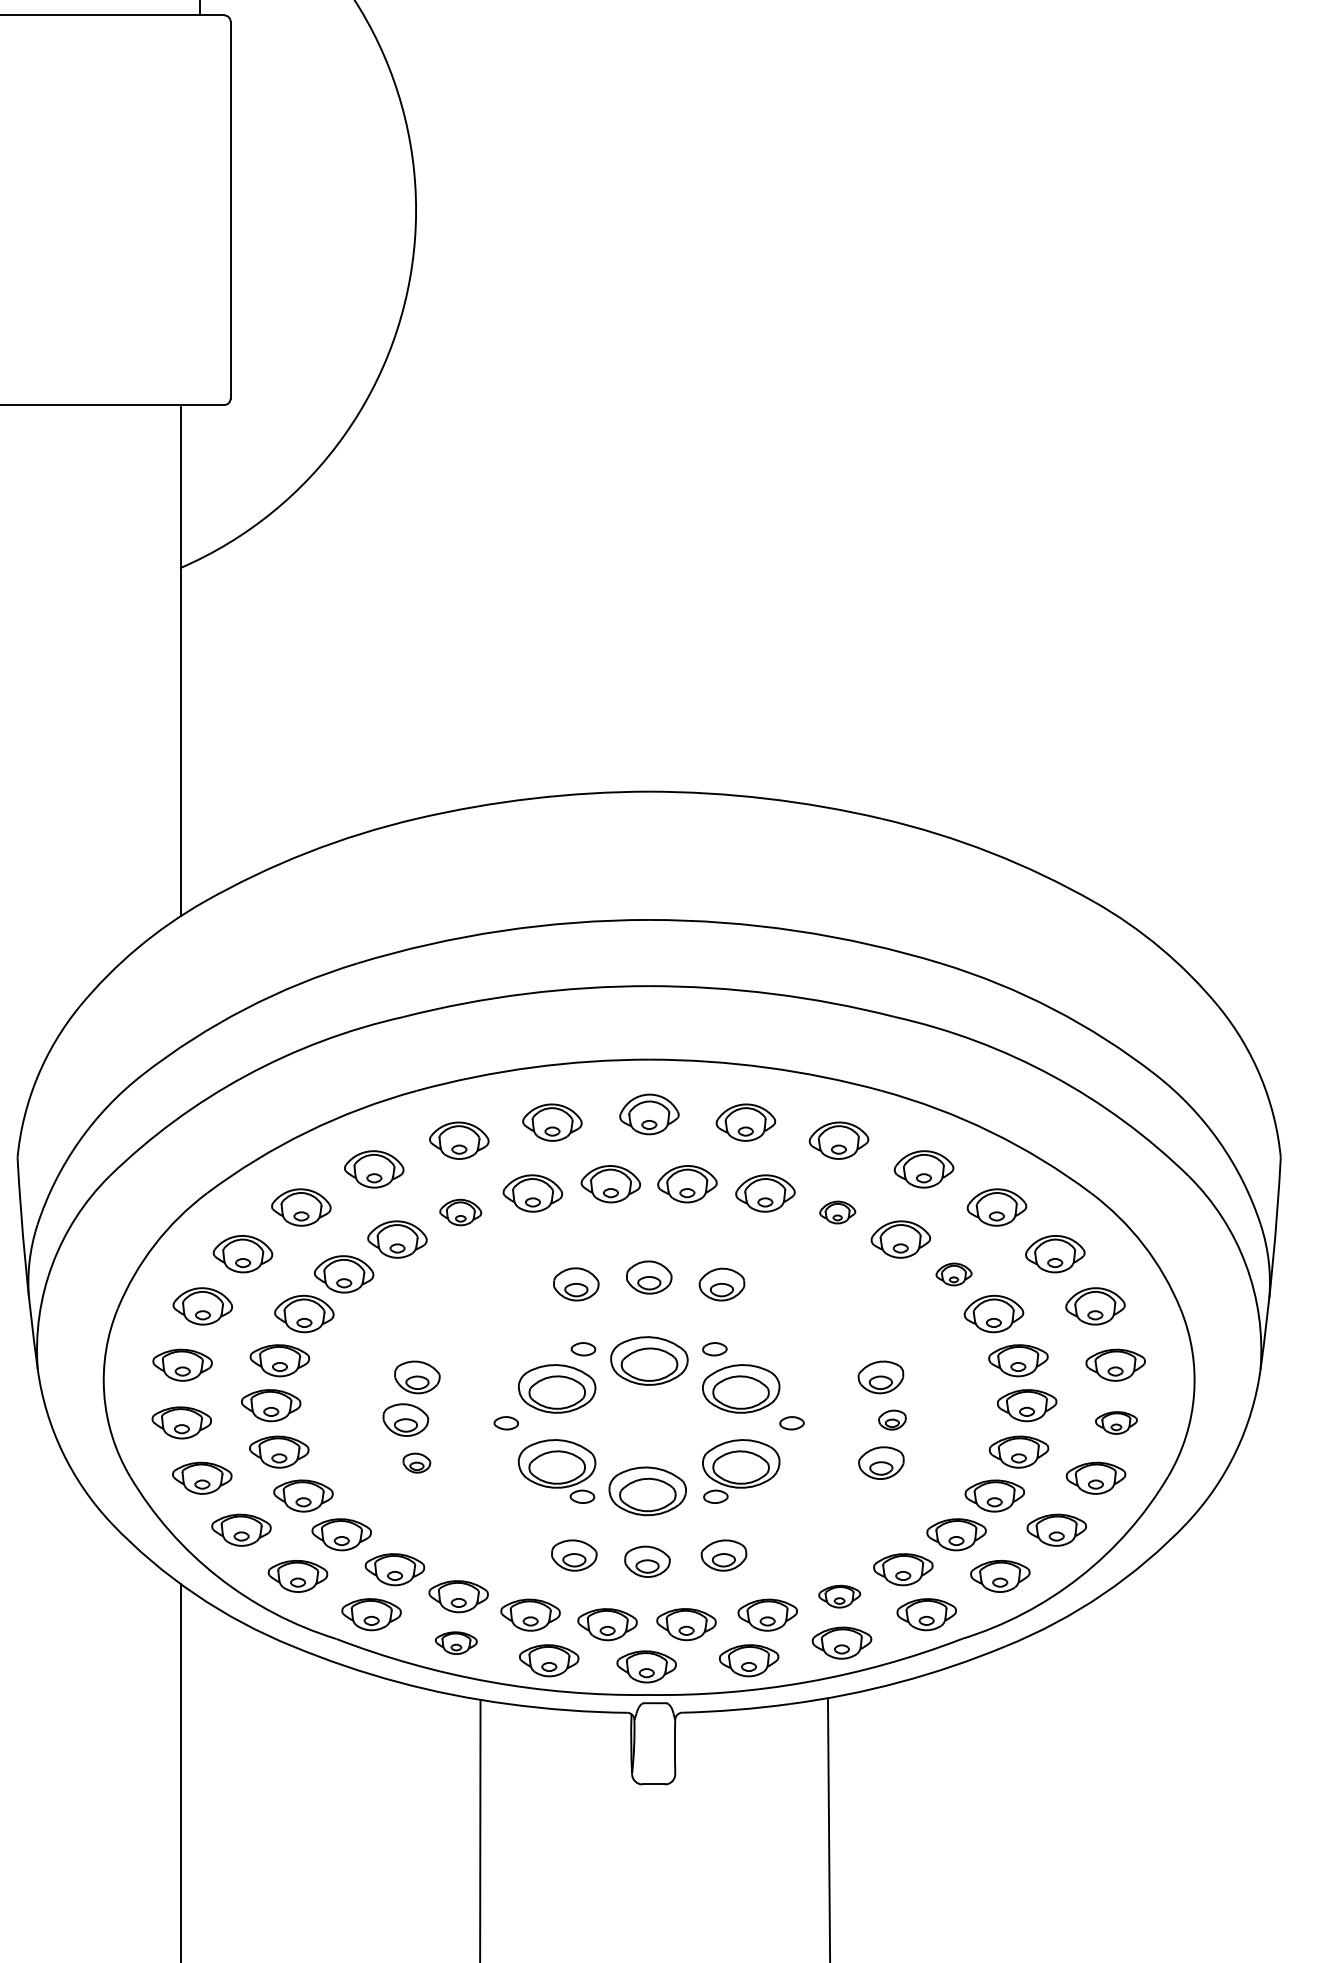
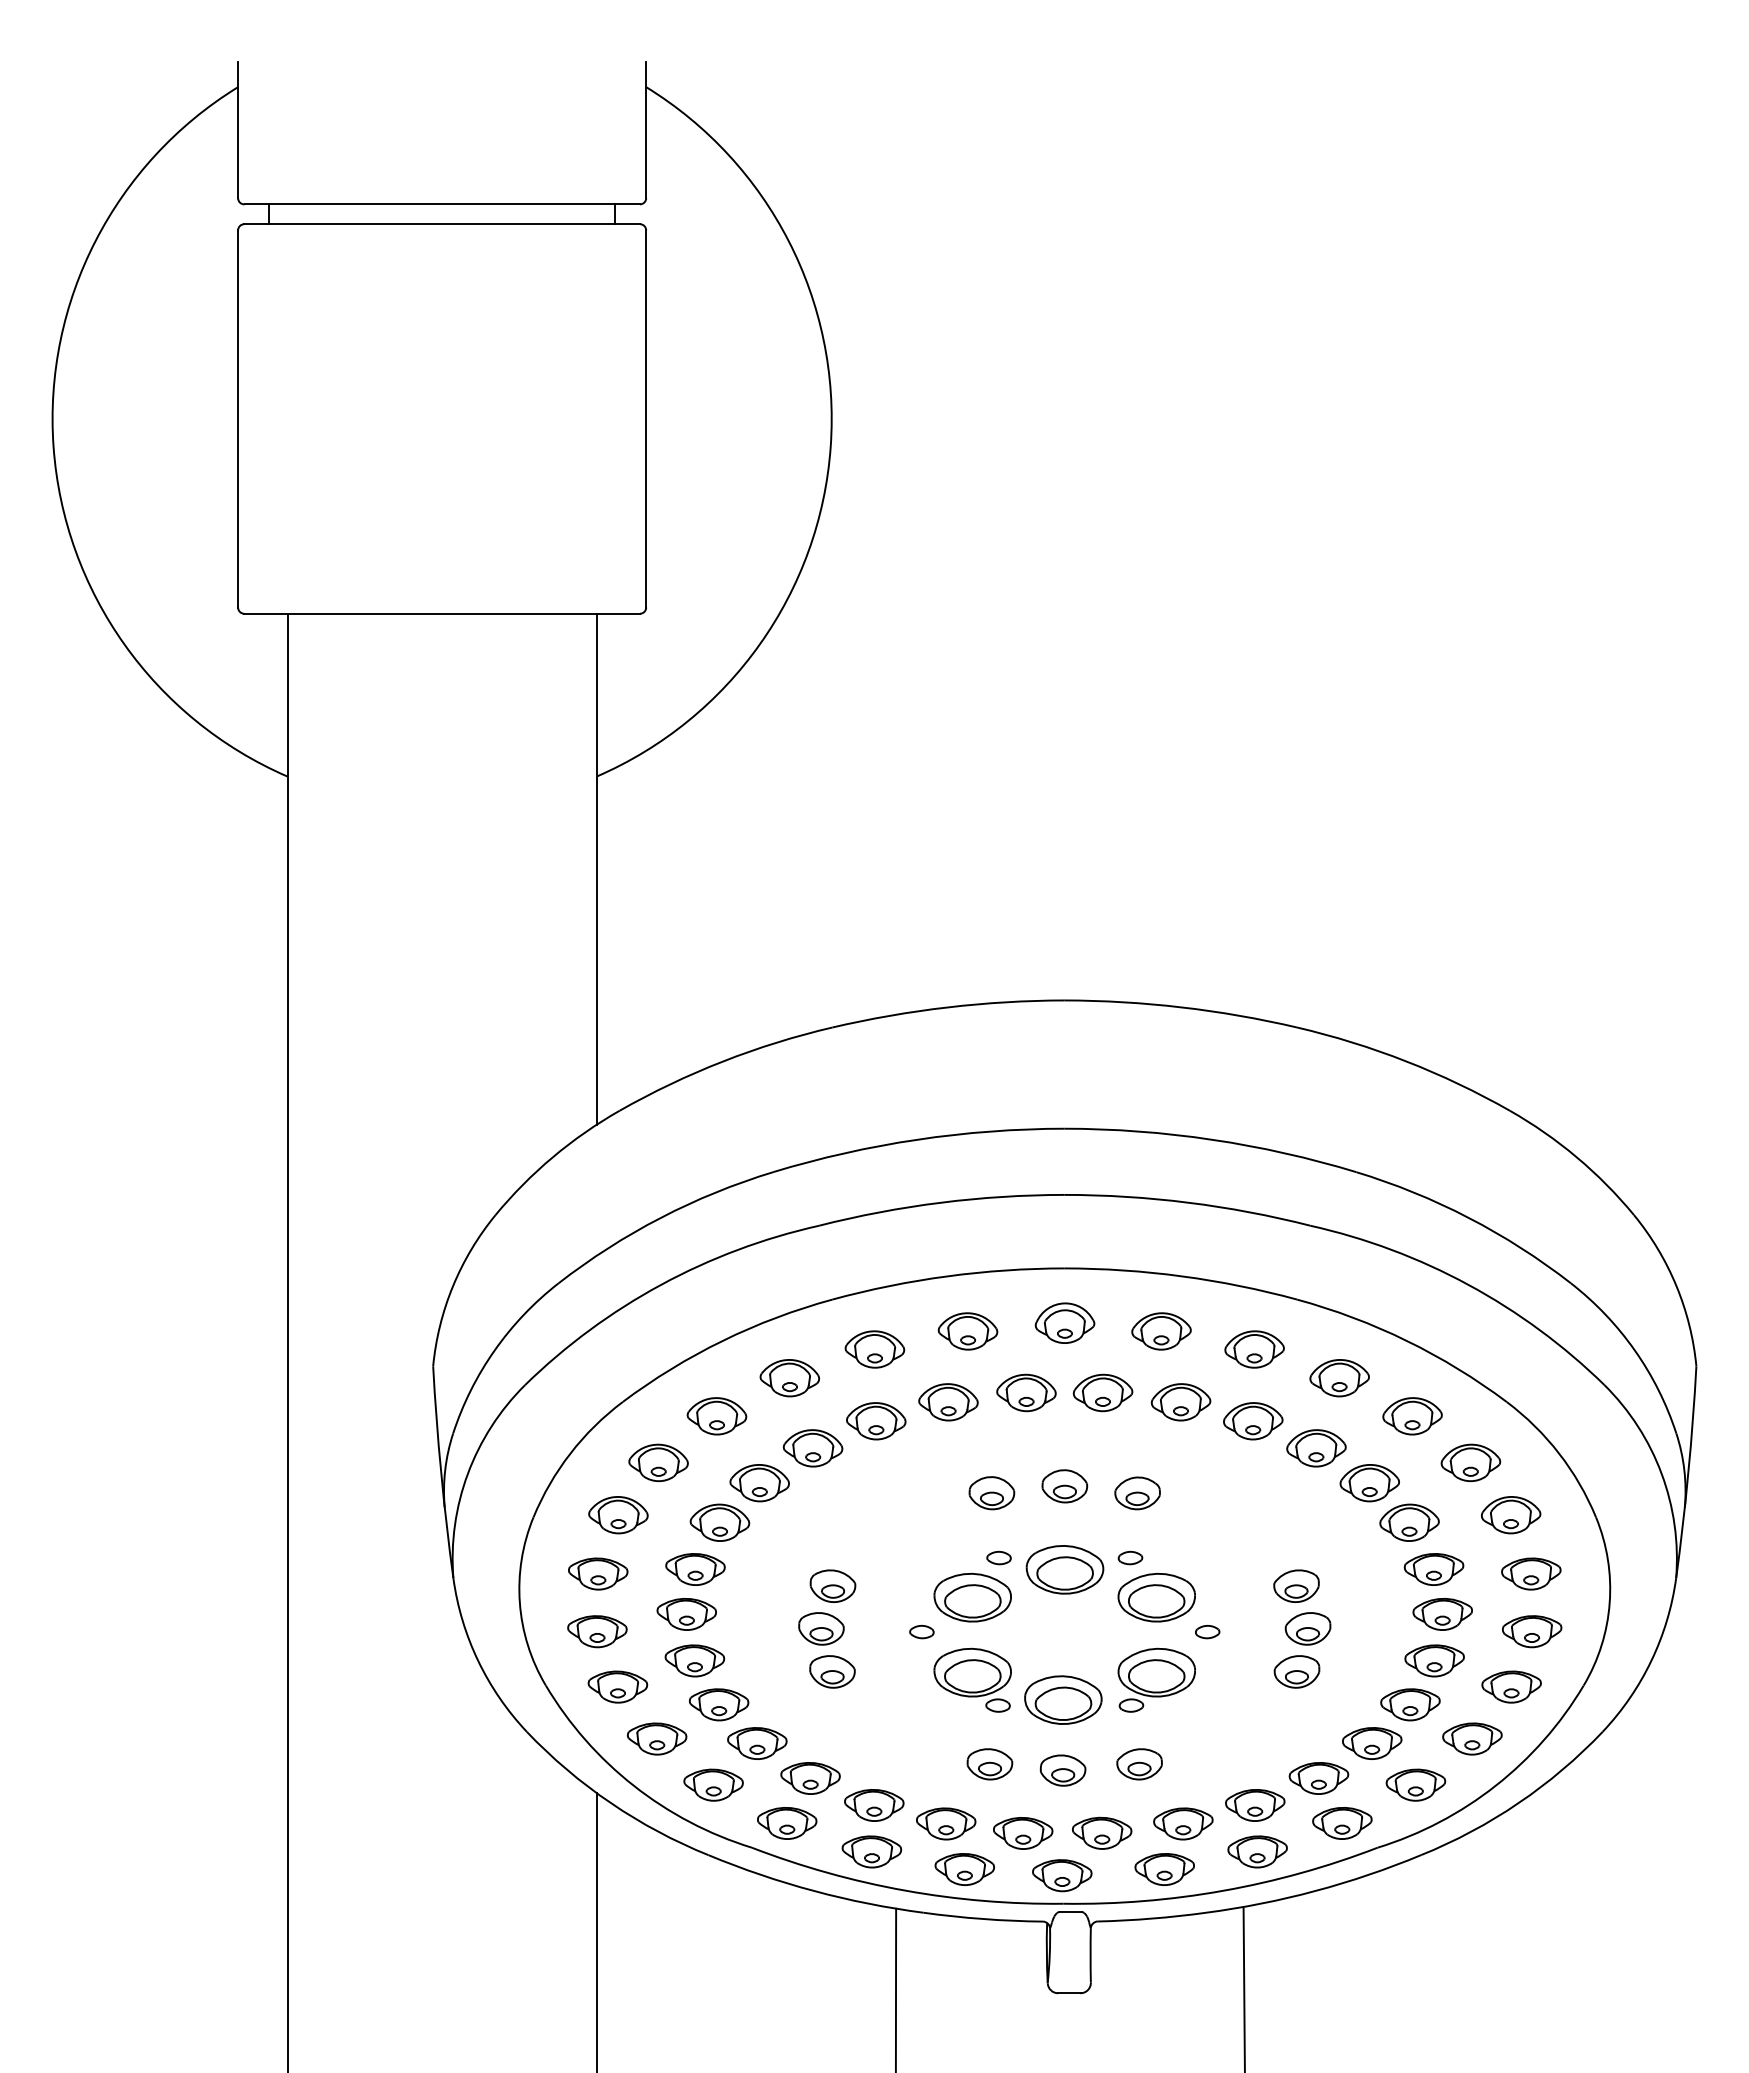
part: (460, 1212) -> (876, 1421), size x1.43
part: (837, 1212) -> (1253, 1421), size x1.67
part: (953, 1274) -> (1369, 1483), size x1.67
part: (891, 1419) -> (1307, 1628), size x1.67
part: (1115, 1422) -> (1531, 1631), size x1.43
part: (416, 1462) -> (832, 1671), size x1.67
part: (839, 1596) -> (1255, 1805), size x1.43
part: (455, 1642) -> (871, 1851), size x1.43

